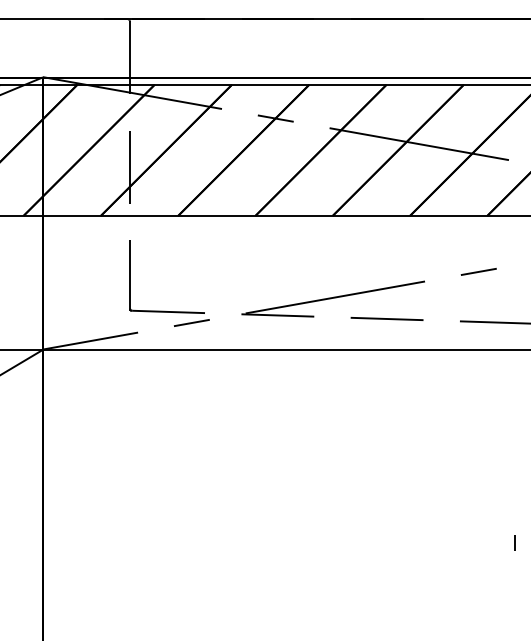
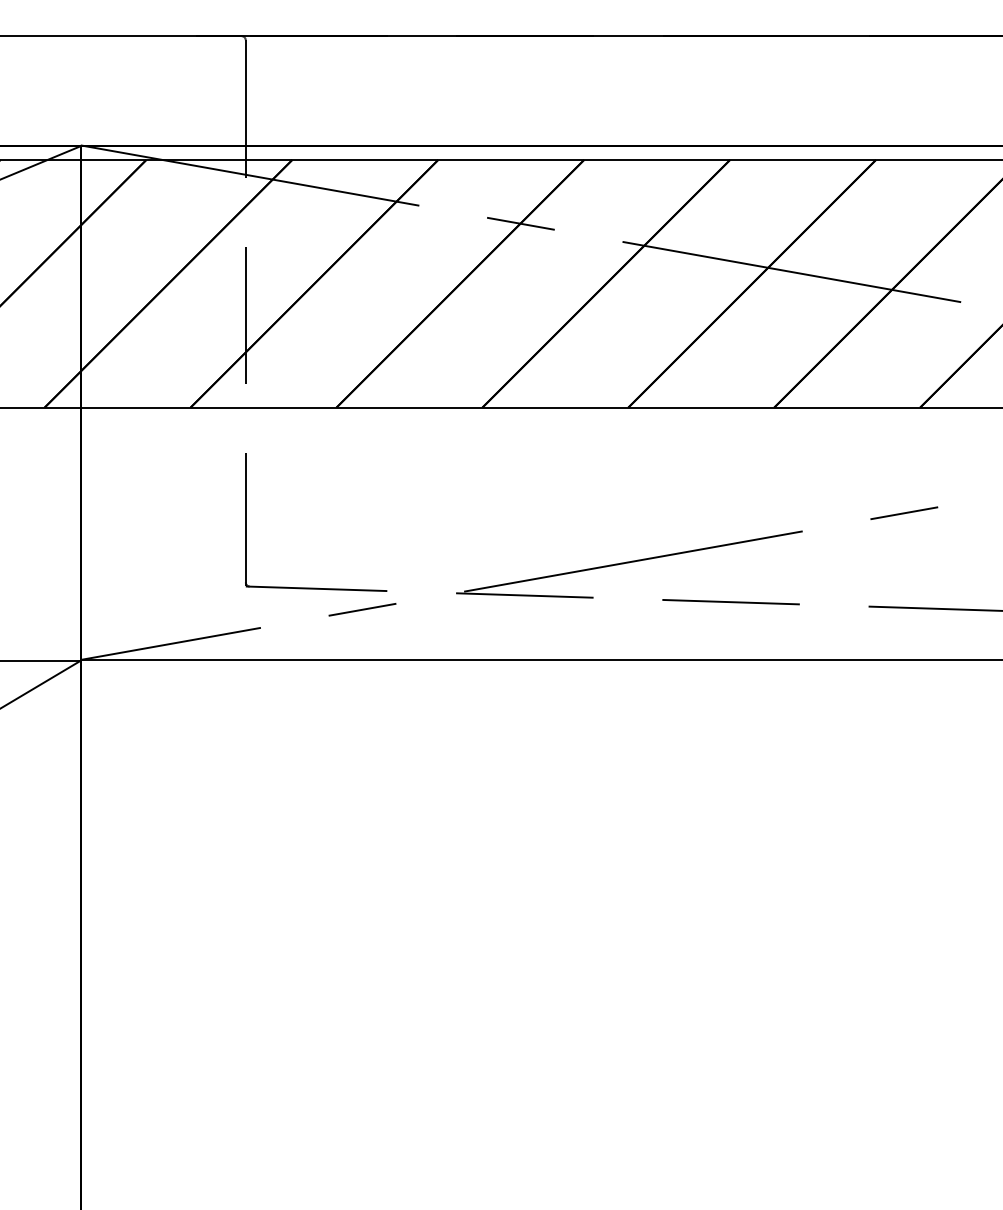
line: (514, 542) -> (971, 1024), removed

